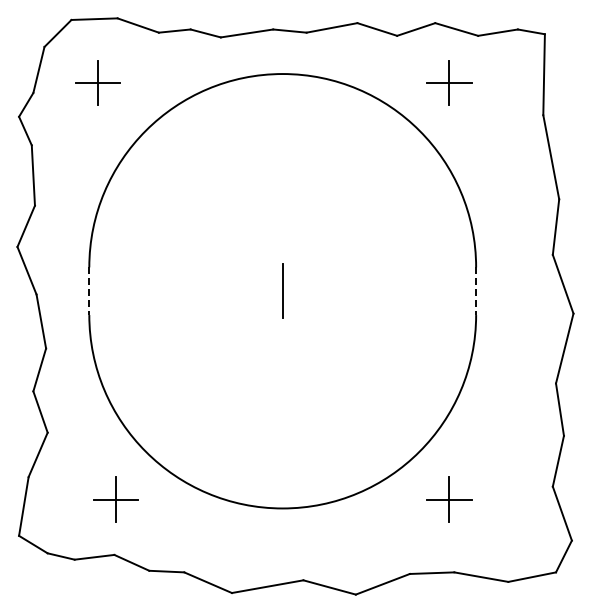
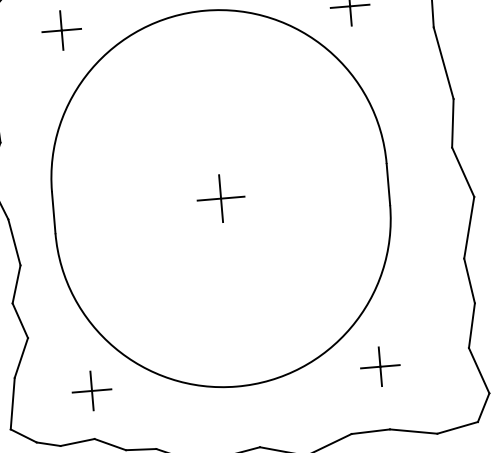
part: (97, 82) -> (61, 30), moved
line: (89, 291) -> (53, 212), dashed -> solid
line: (282, 291) -> (220, 198), added
line: (476, 291) -> (388, 184), dashed -> solid

